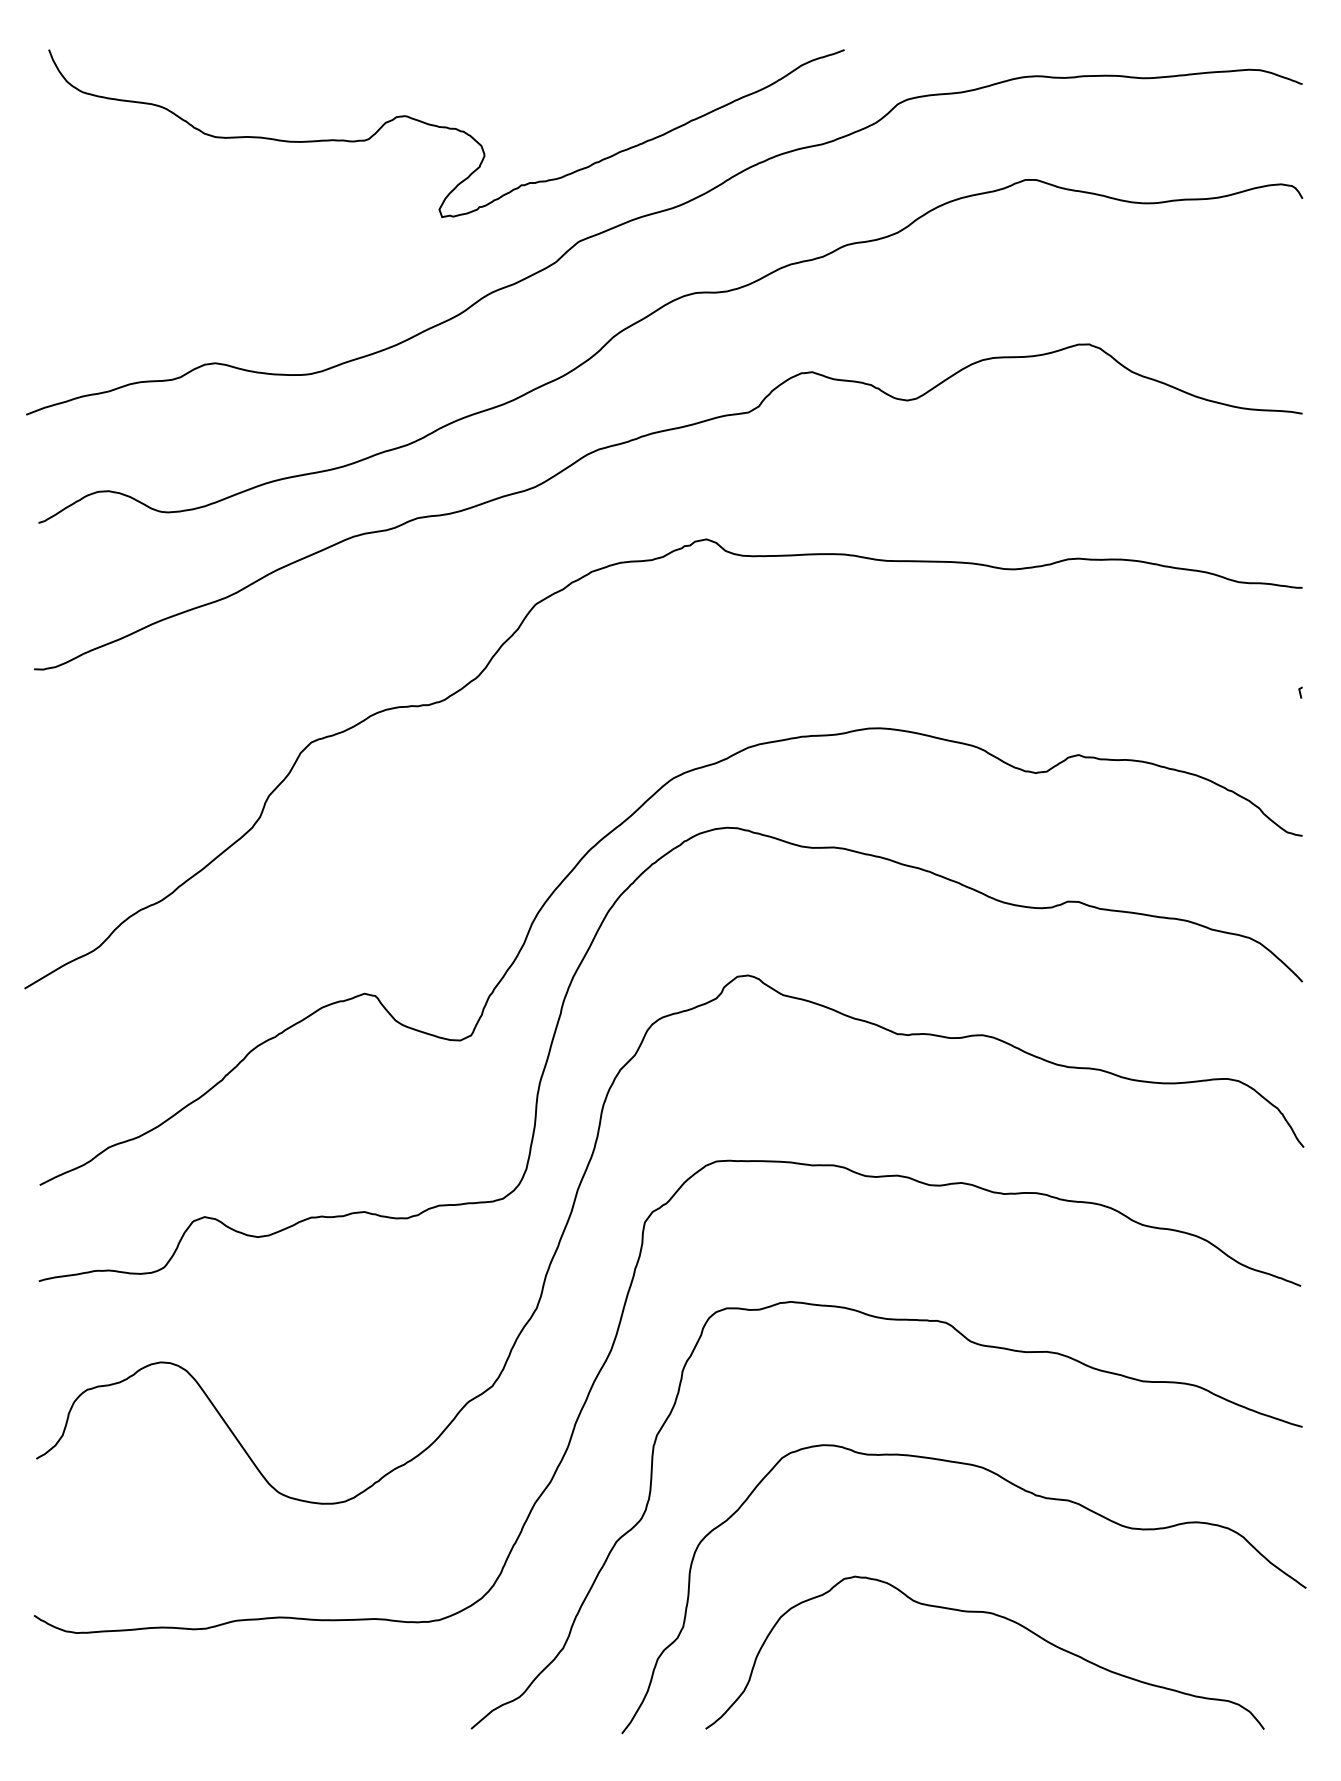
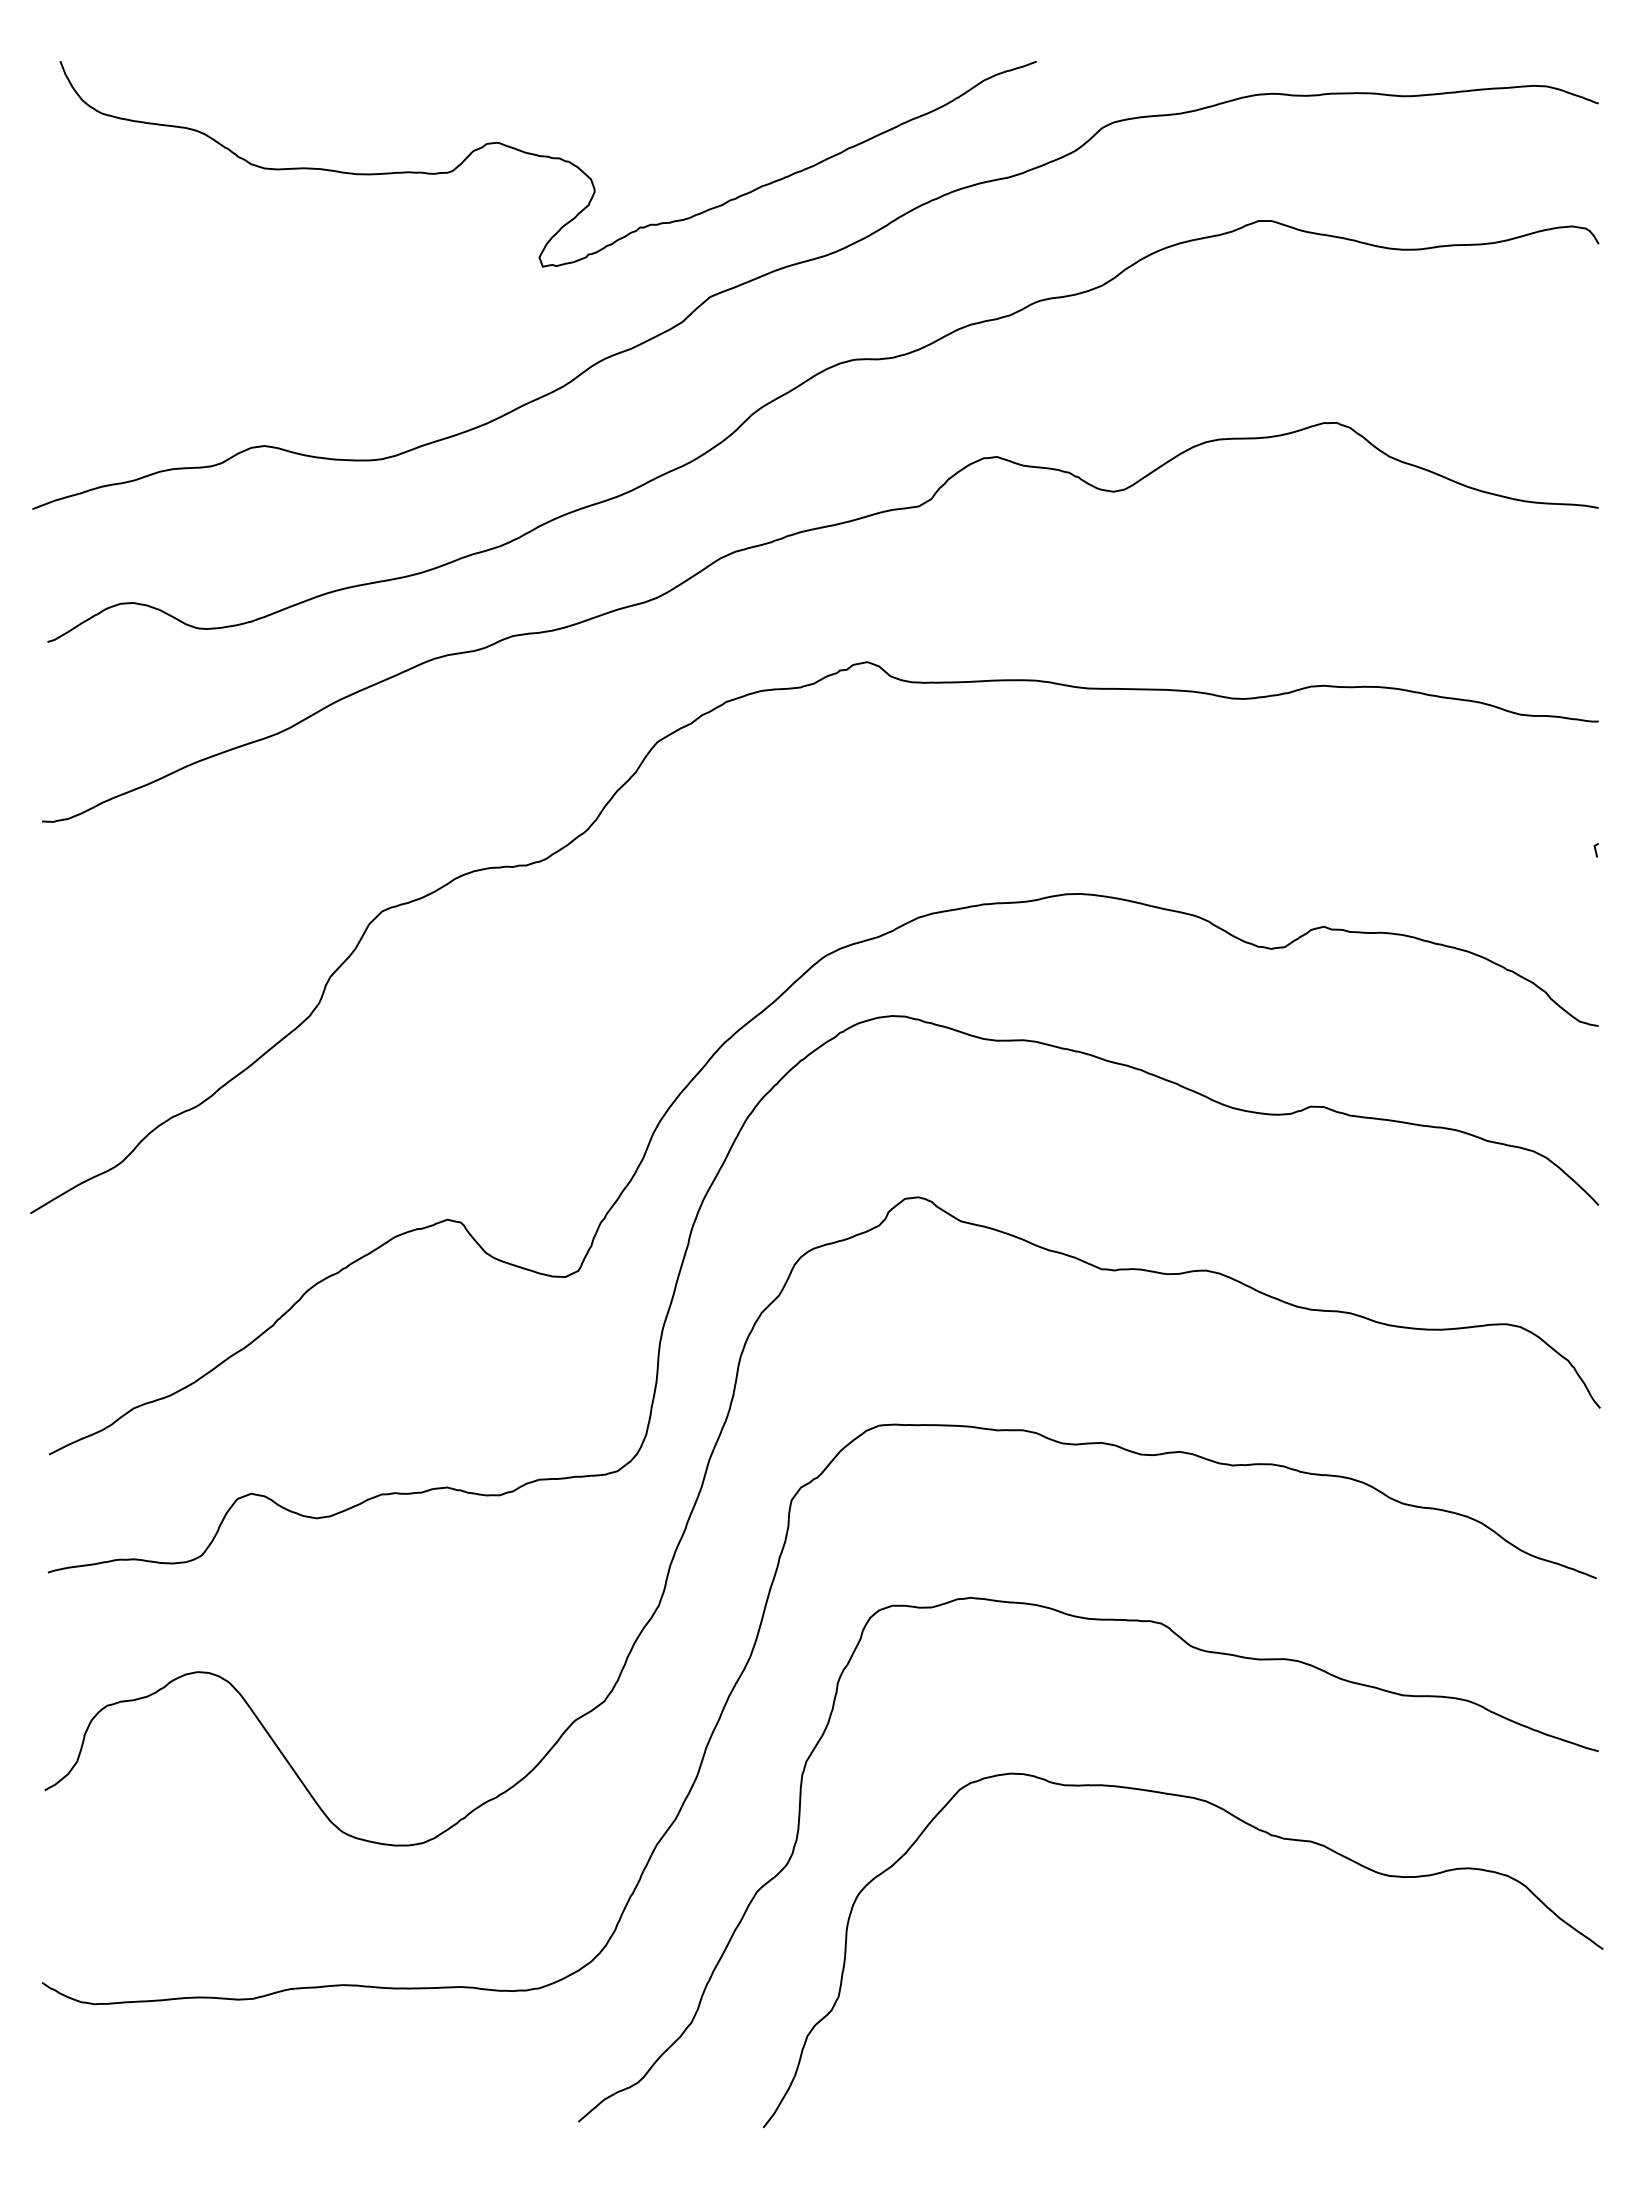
curve: (996, 1616) -> (1223, 1983), removed

